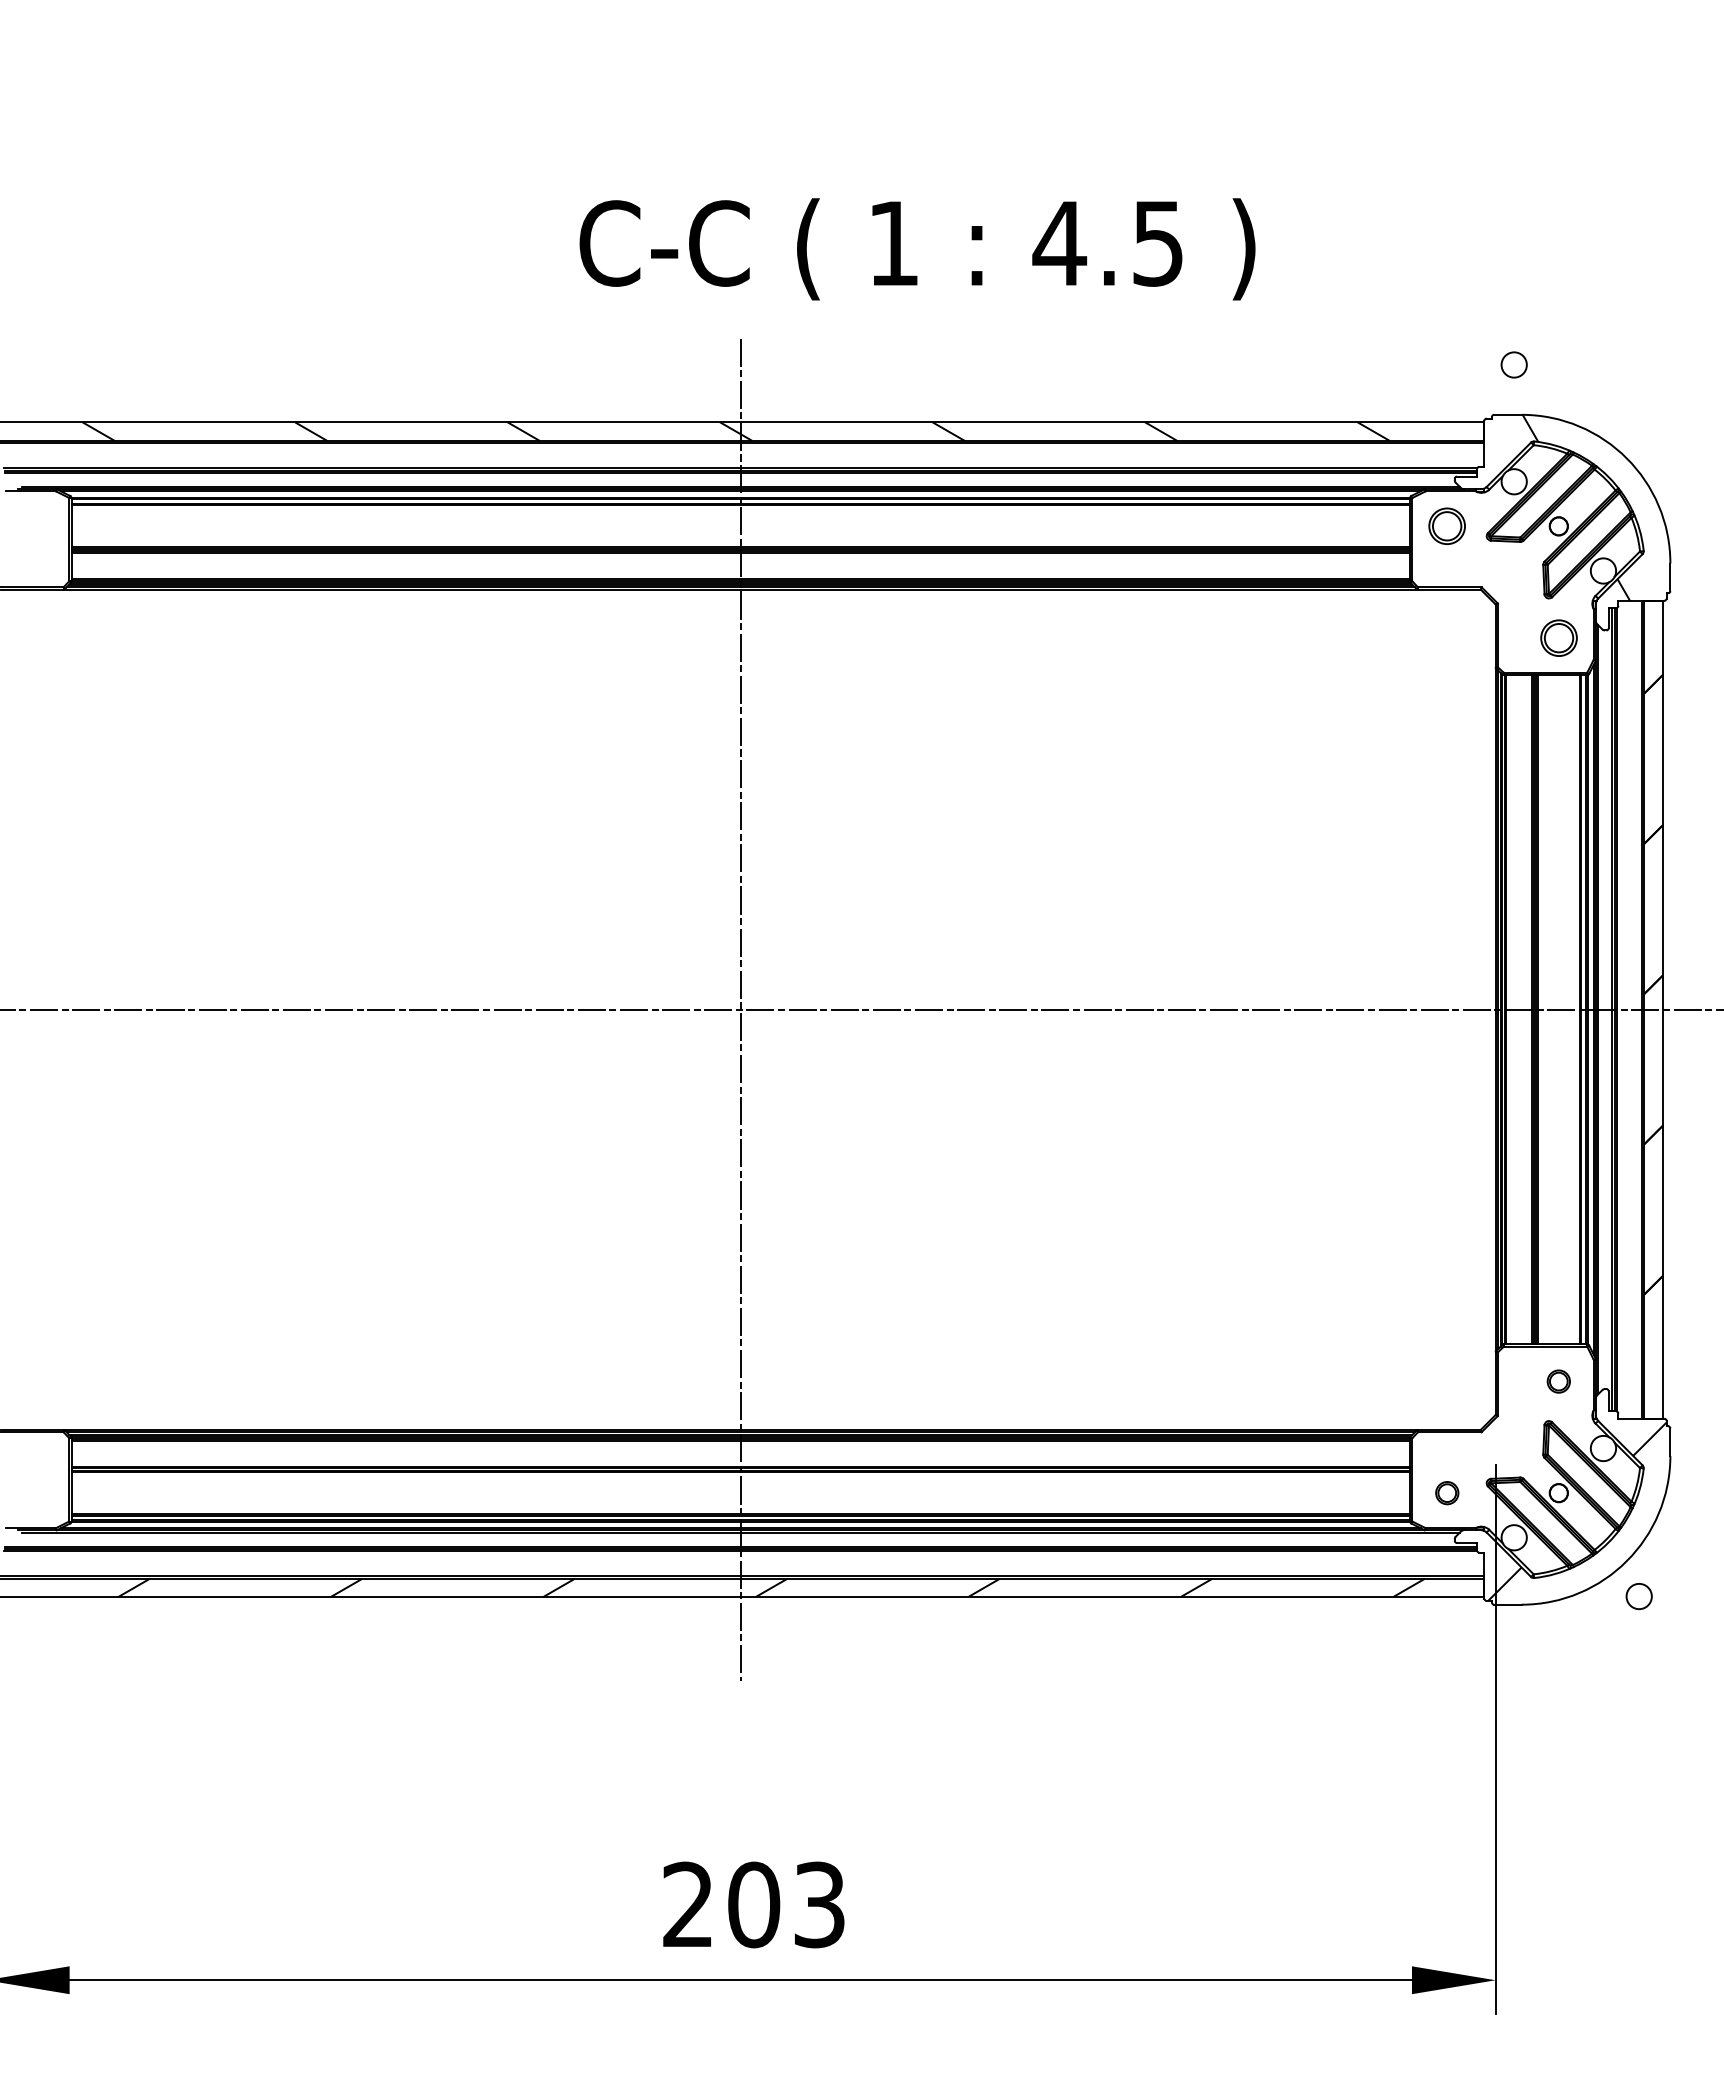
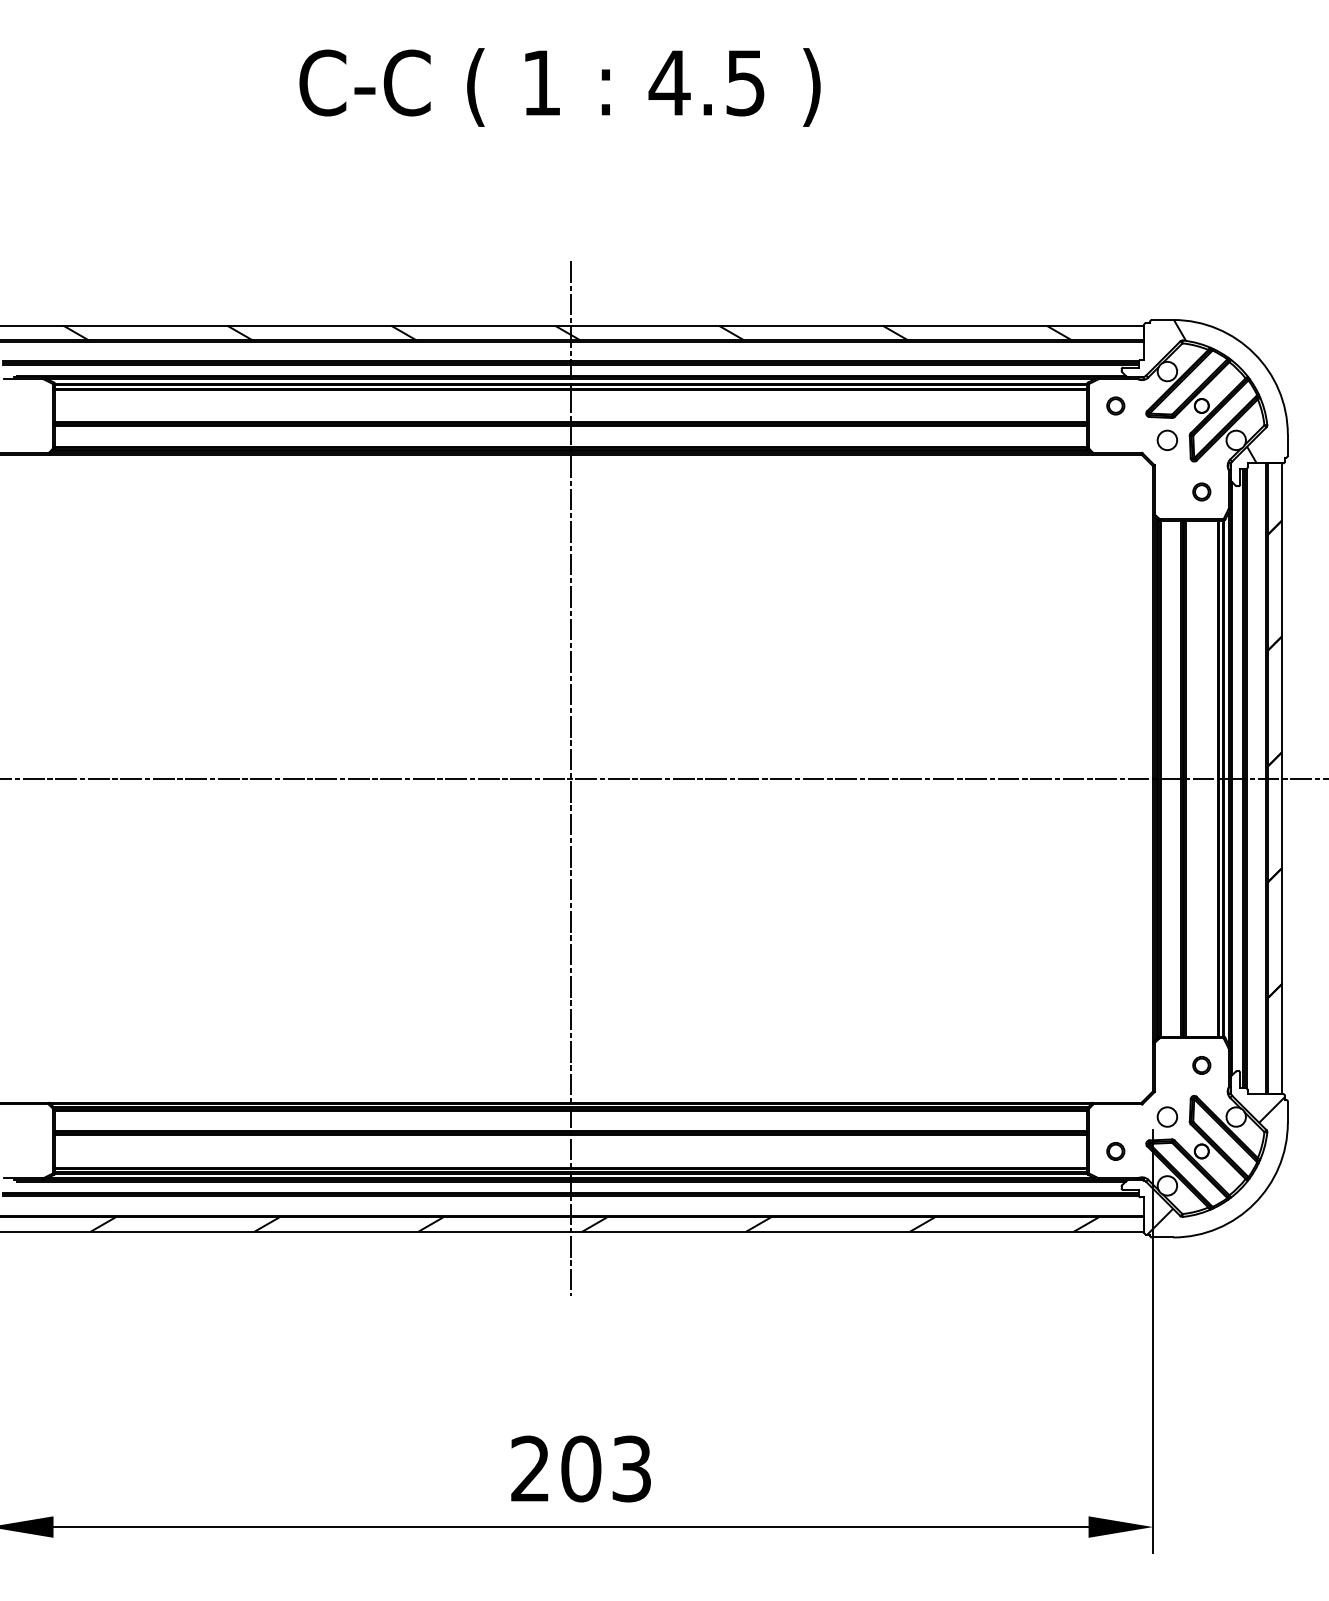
text: (917, 249) -> (560, 87), moved
circle: (1513, 364) -> (1166, 440), moved
part: (1447, 526) -> (1115, 406), size x0.62
part: (1558, 637) -> (1201, 491), size x0.62
circle: (1638, 1596) -> (1166, 1117), moved

